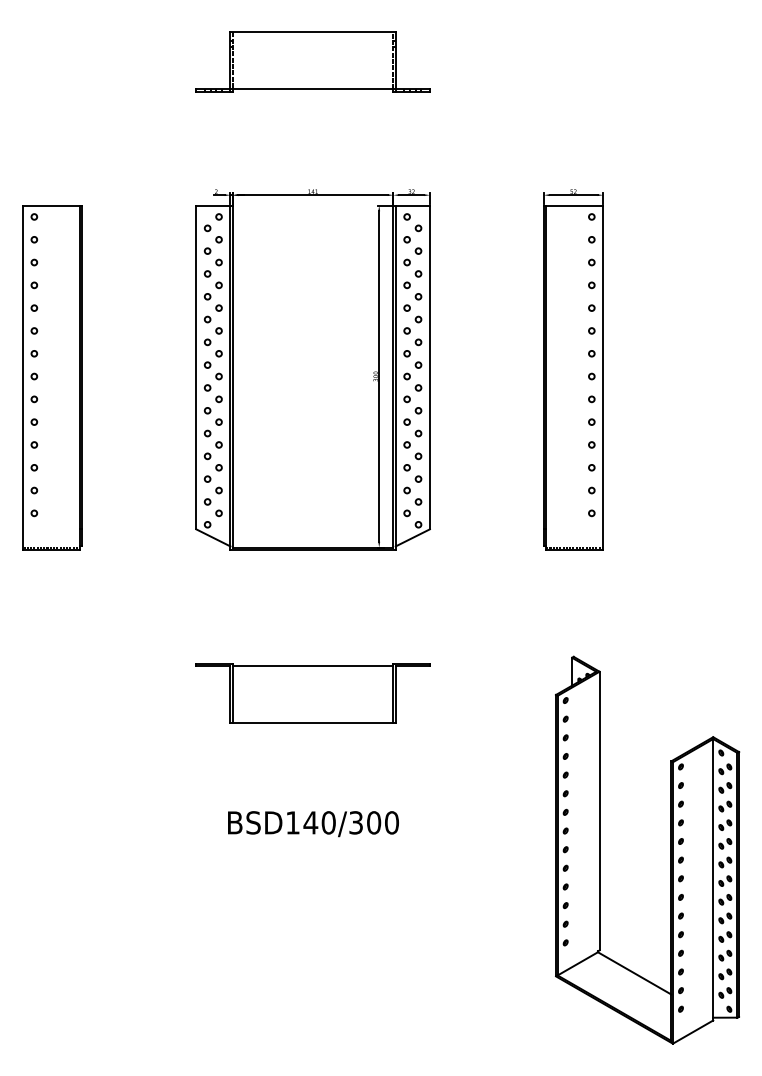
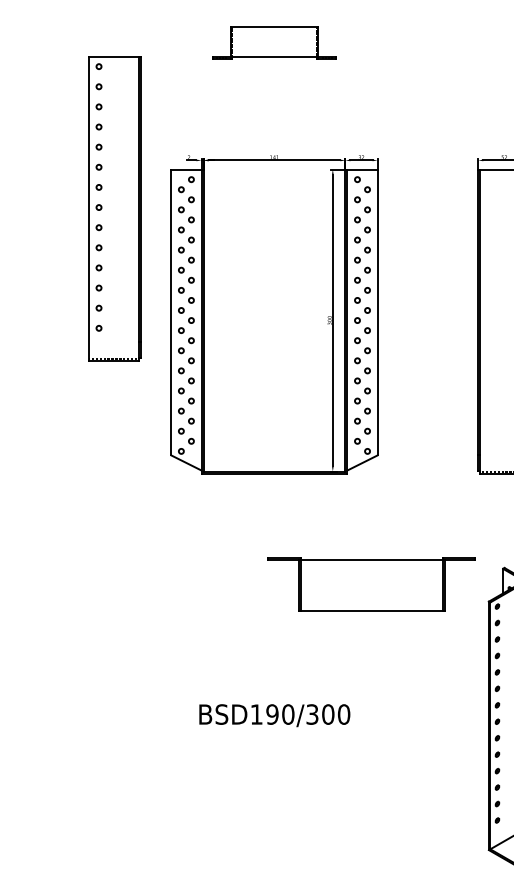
part: (312, 61) -> (273, 42), size x0.6
part: (52, 377) -> (115, 208), moved
part: (312, 693) -> (371, 584), moved
text: (310, 822) -> (272, 714), BSD140/300 -> BSD190/300

